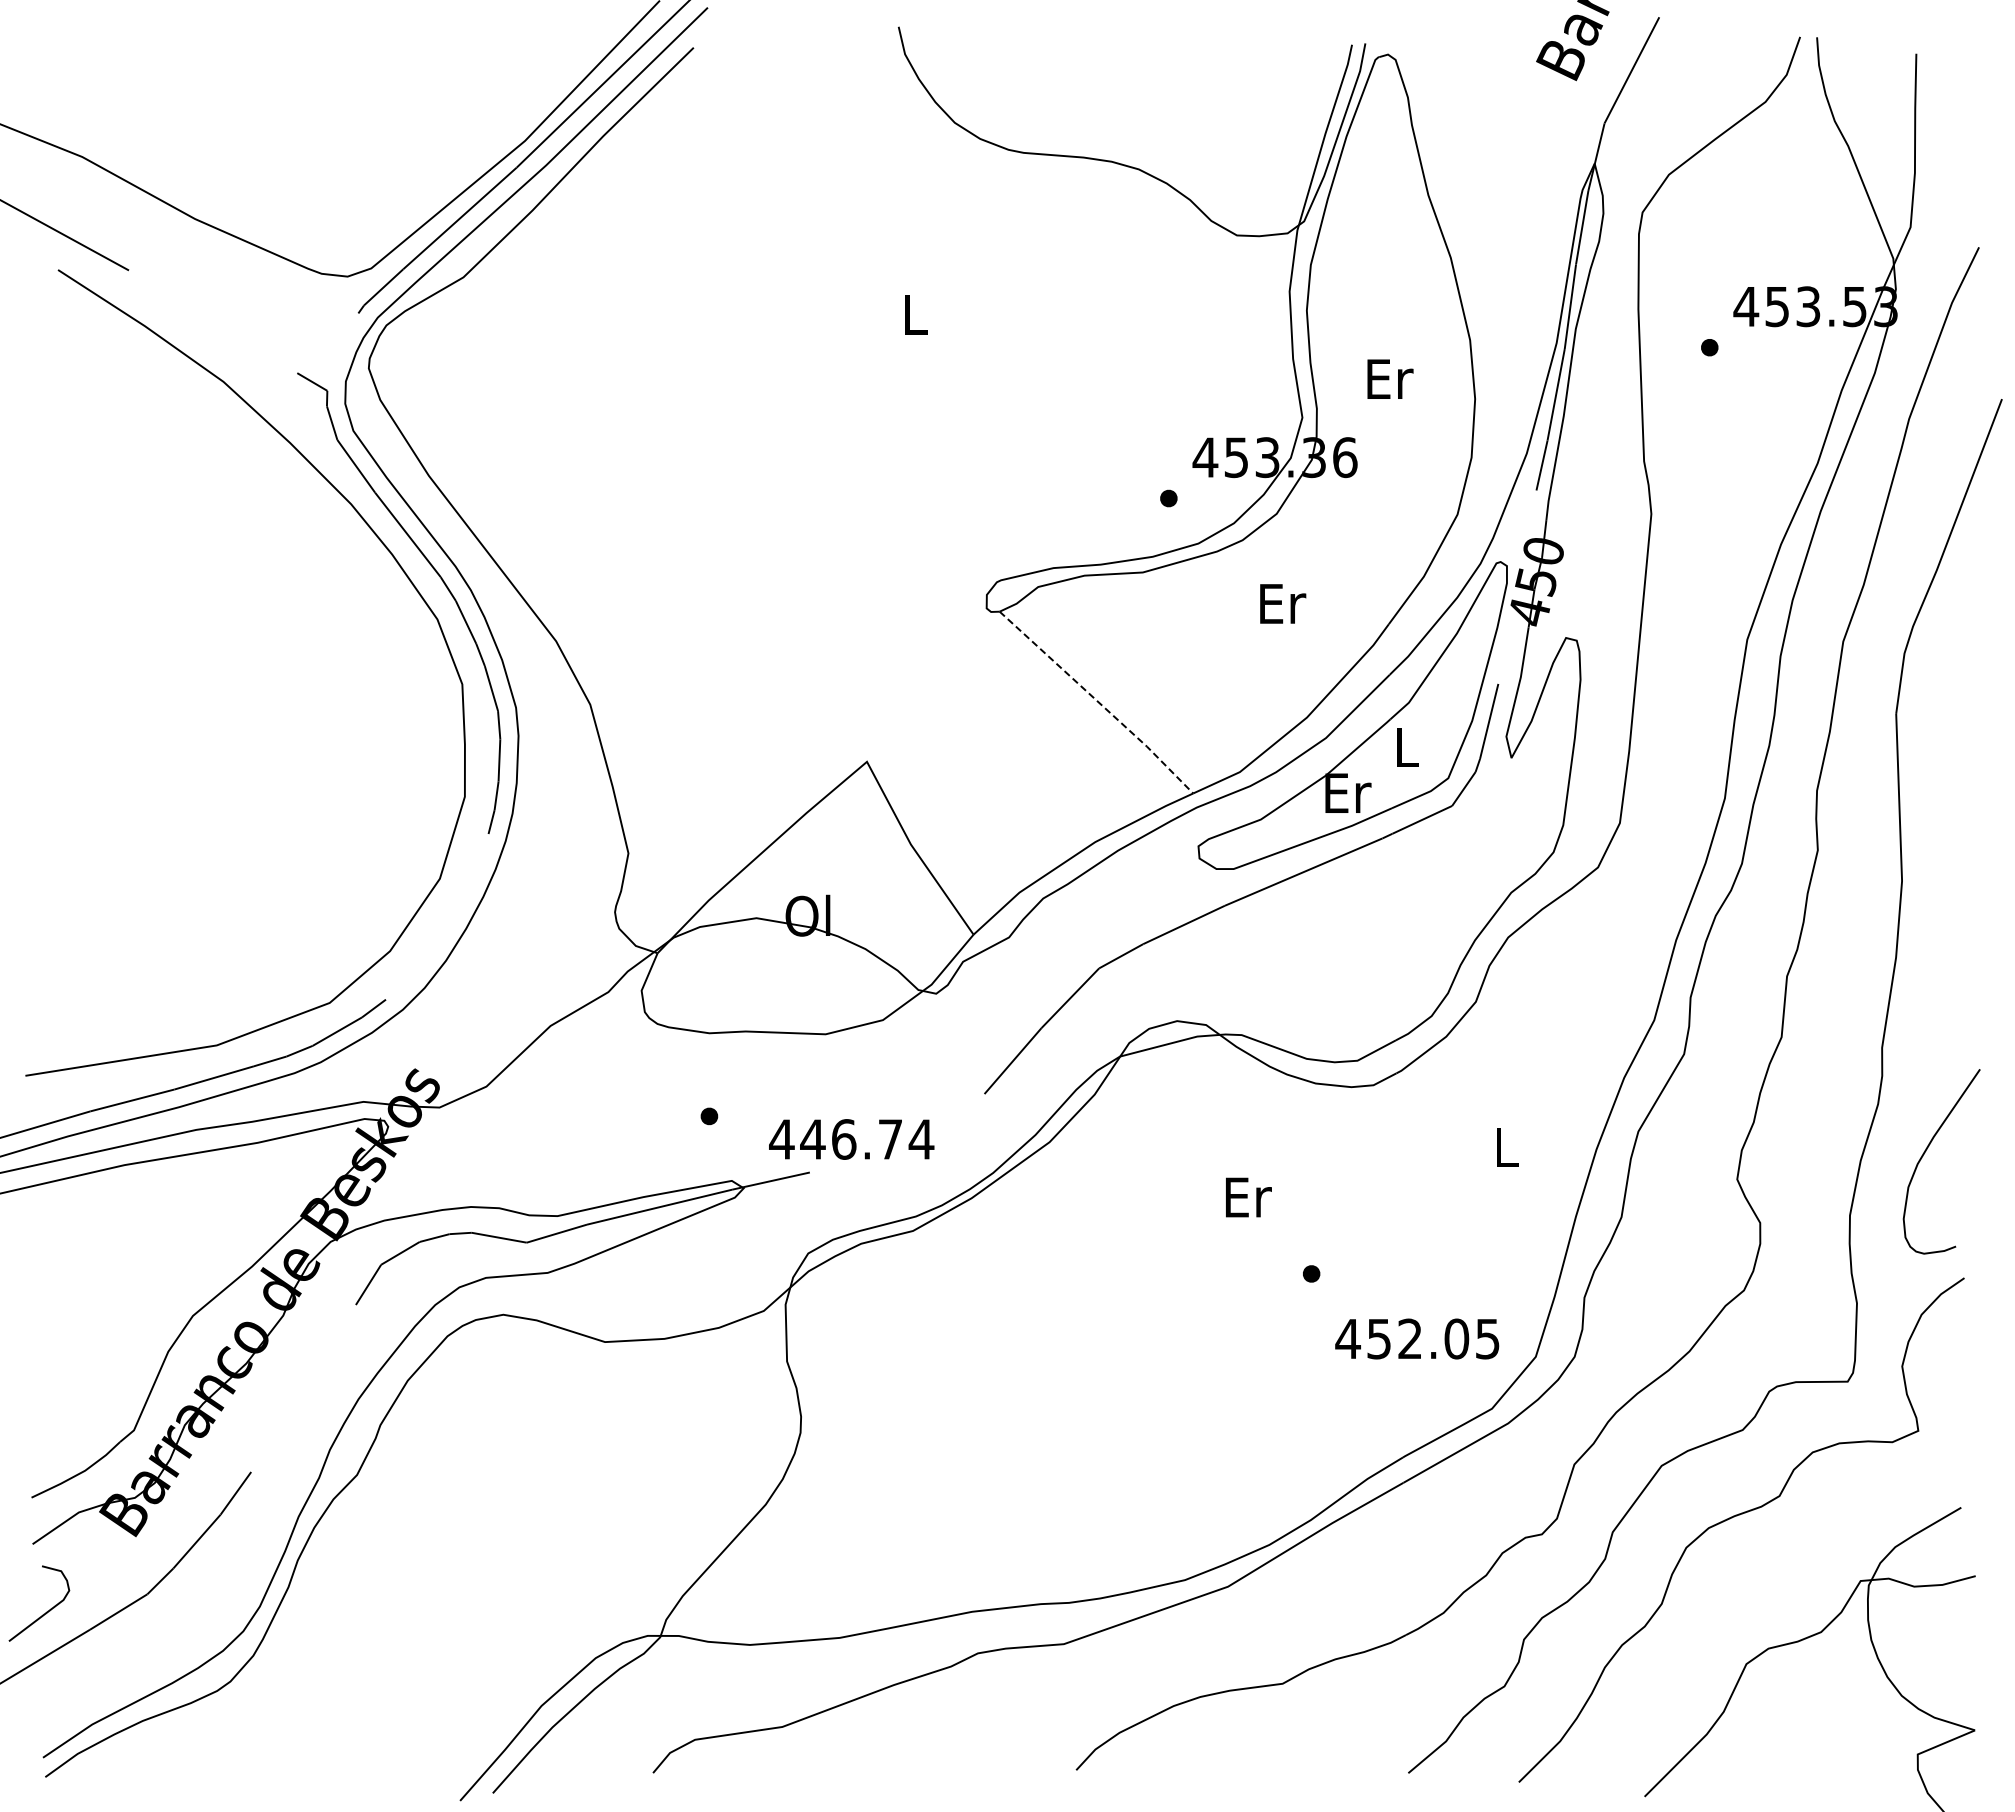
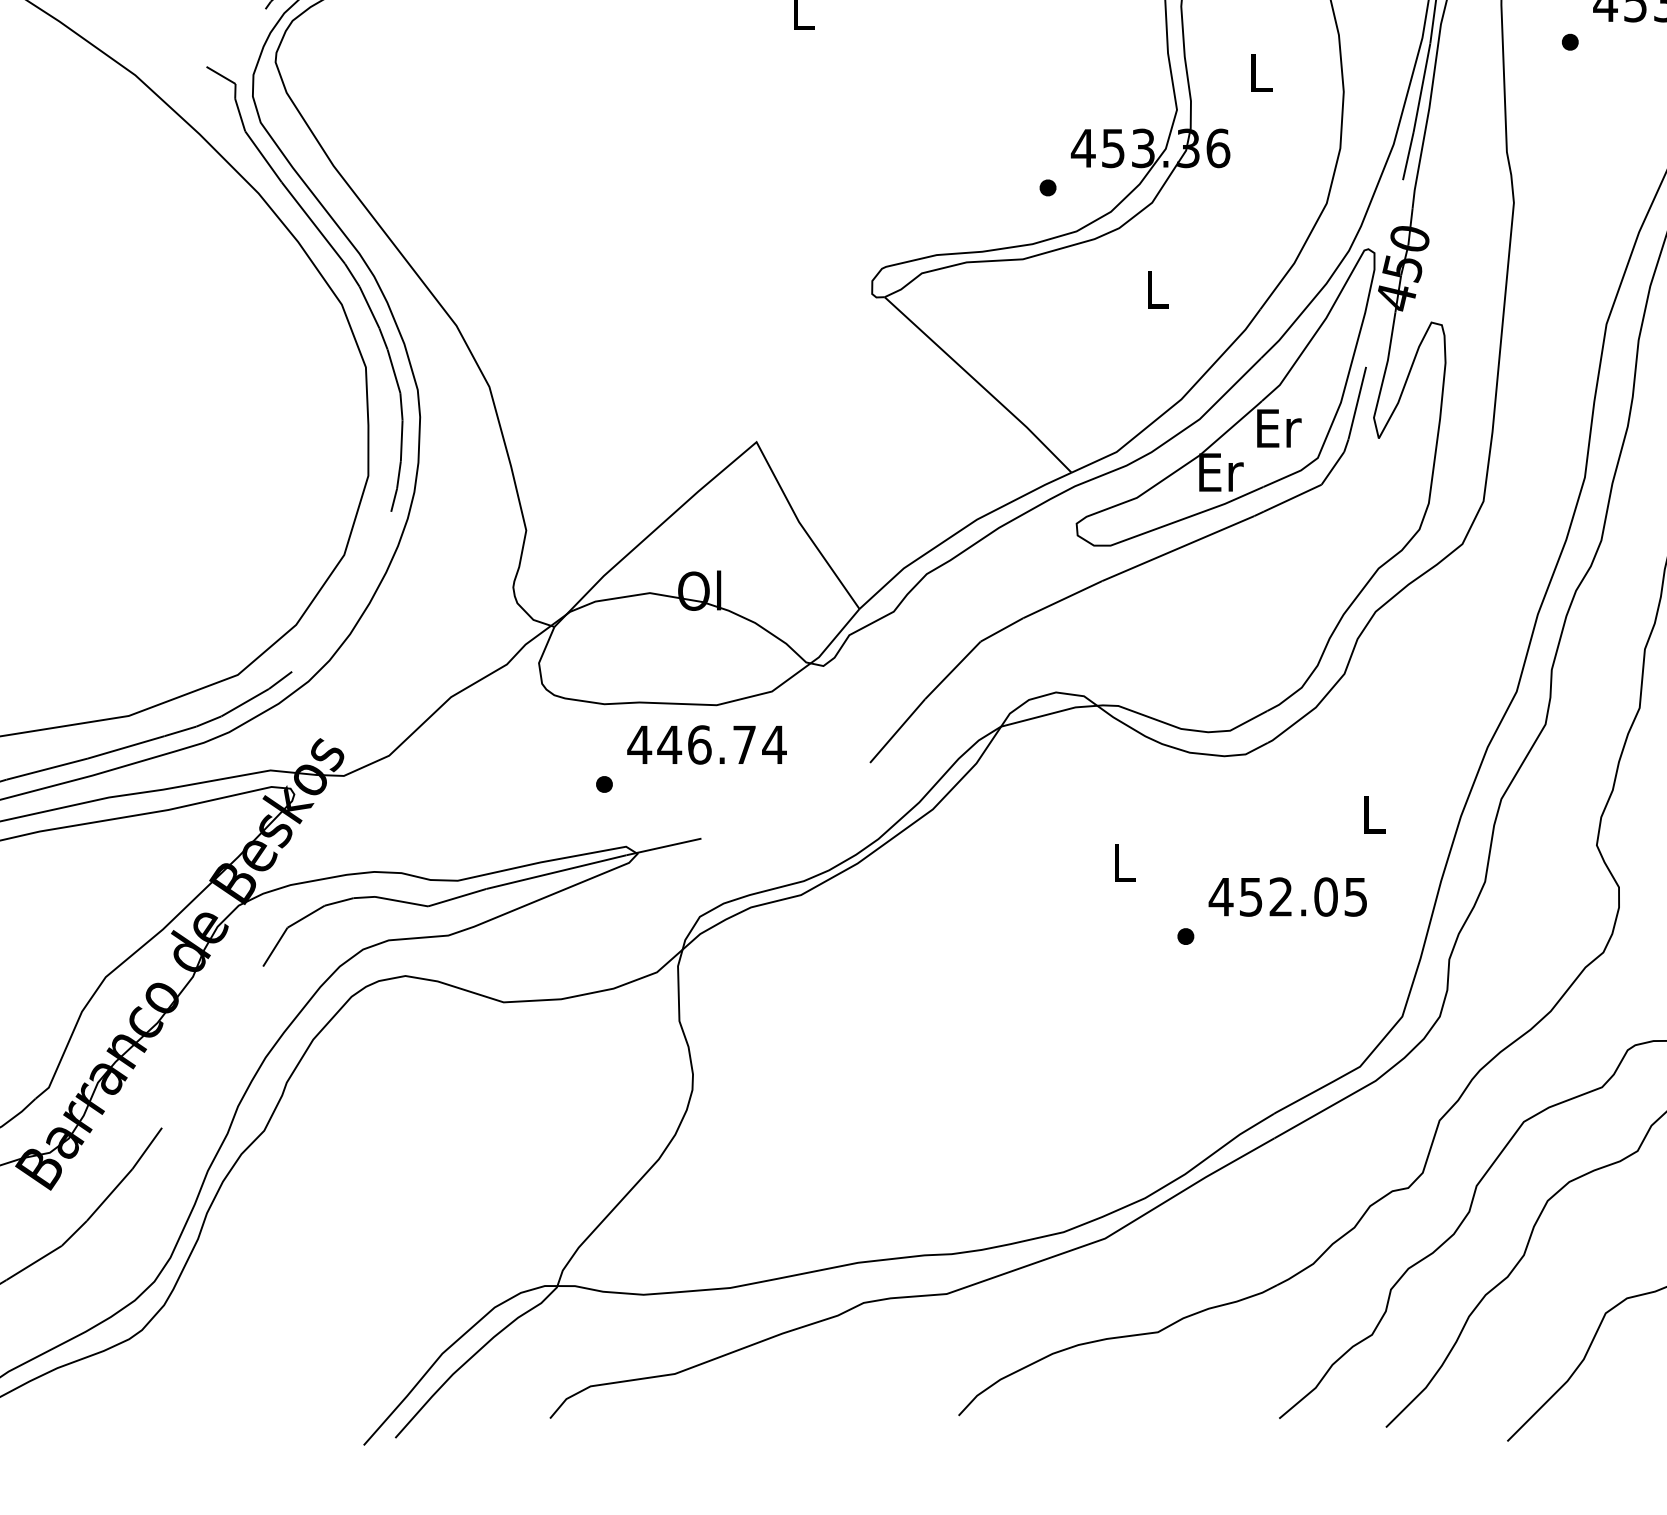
text: (1390, 378) -> (1262, 72), Er -> L
text: (1283, 603) -> (1158, 289), Er -> L
line: (1098, 702) -> (980, 384), dashed -> solid
text: (1408, 747) -> (1279, 428), L -> Er
text: (851, 1139) -> (706, 744), moved
text: (1248, 1197) -> (1124, 862), Er -> L
text: (1417, 1338) -> (1288, 896), moved

